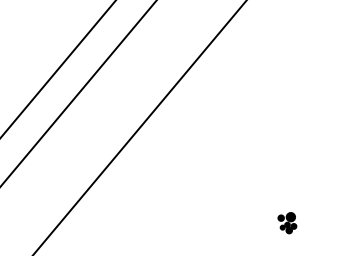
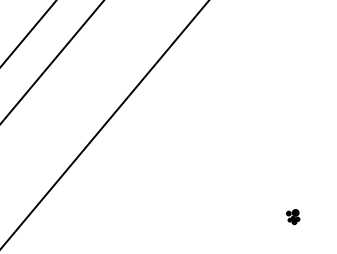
part: (287, 223) -> (293, 217), size x0.6

